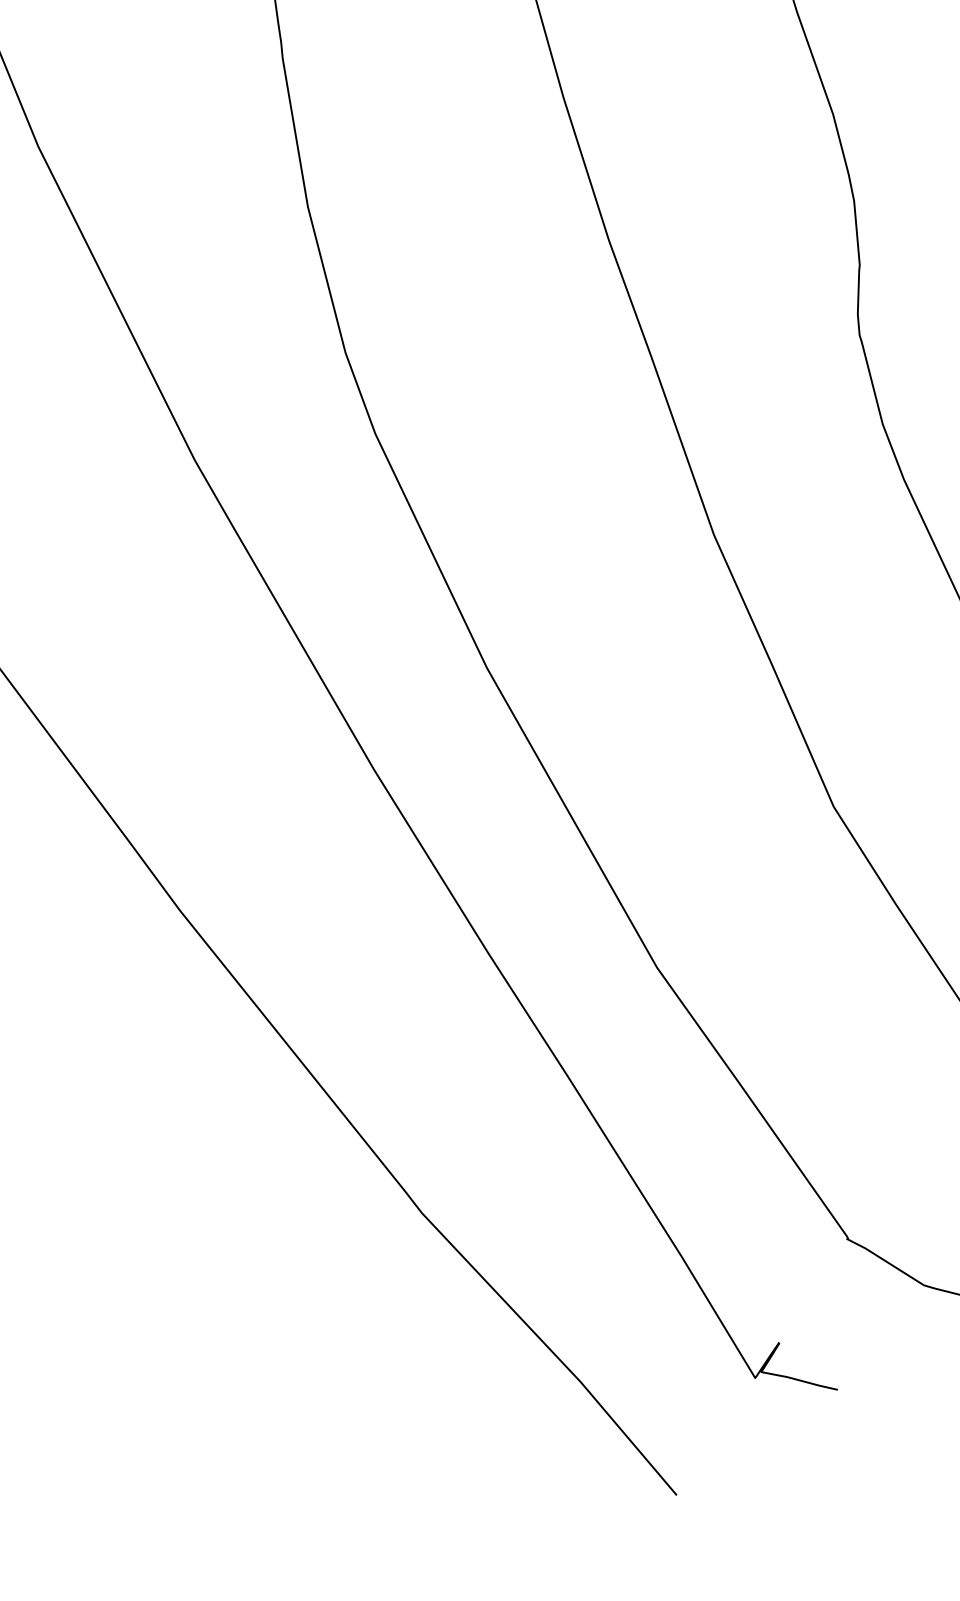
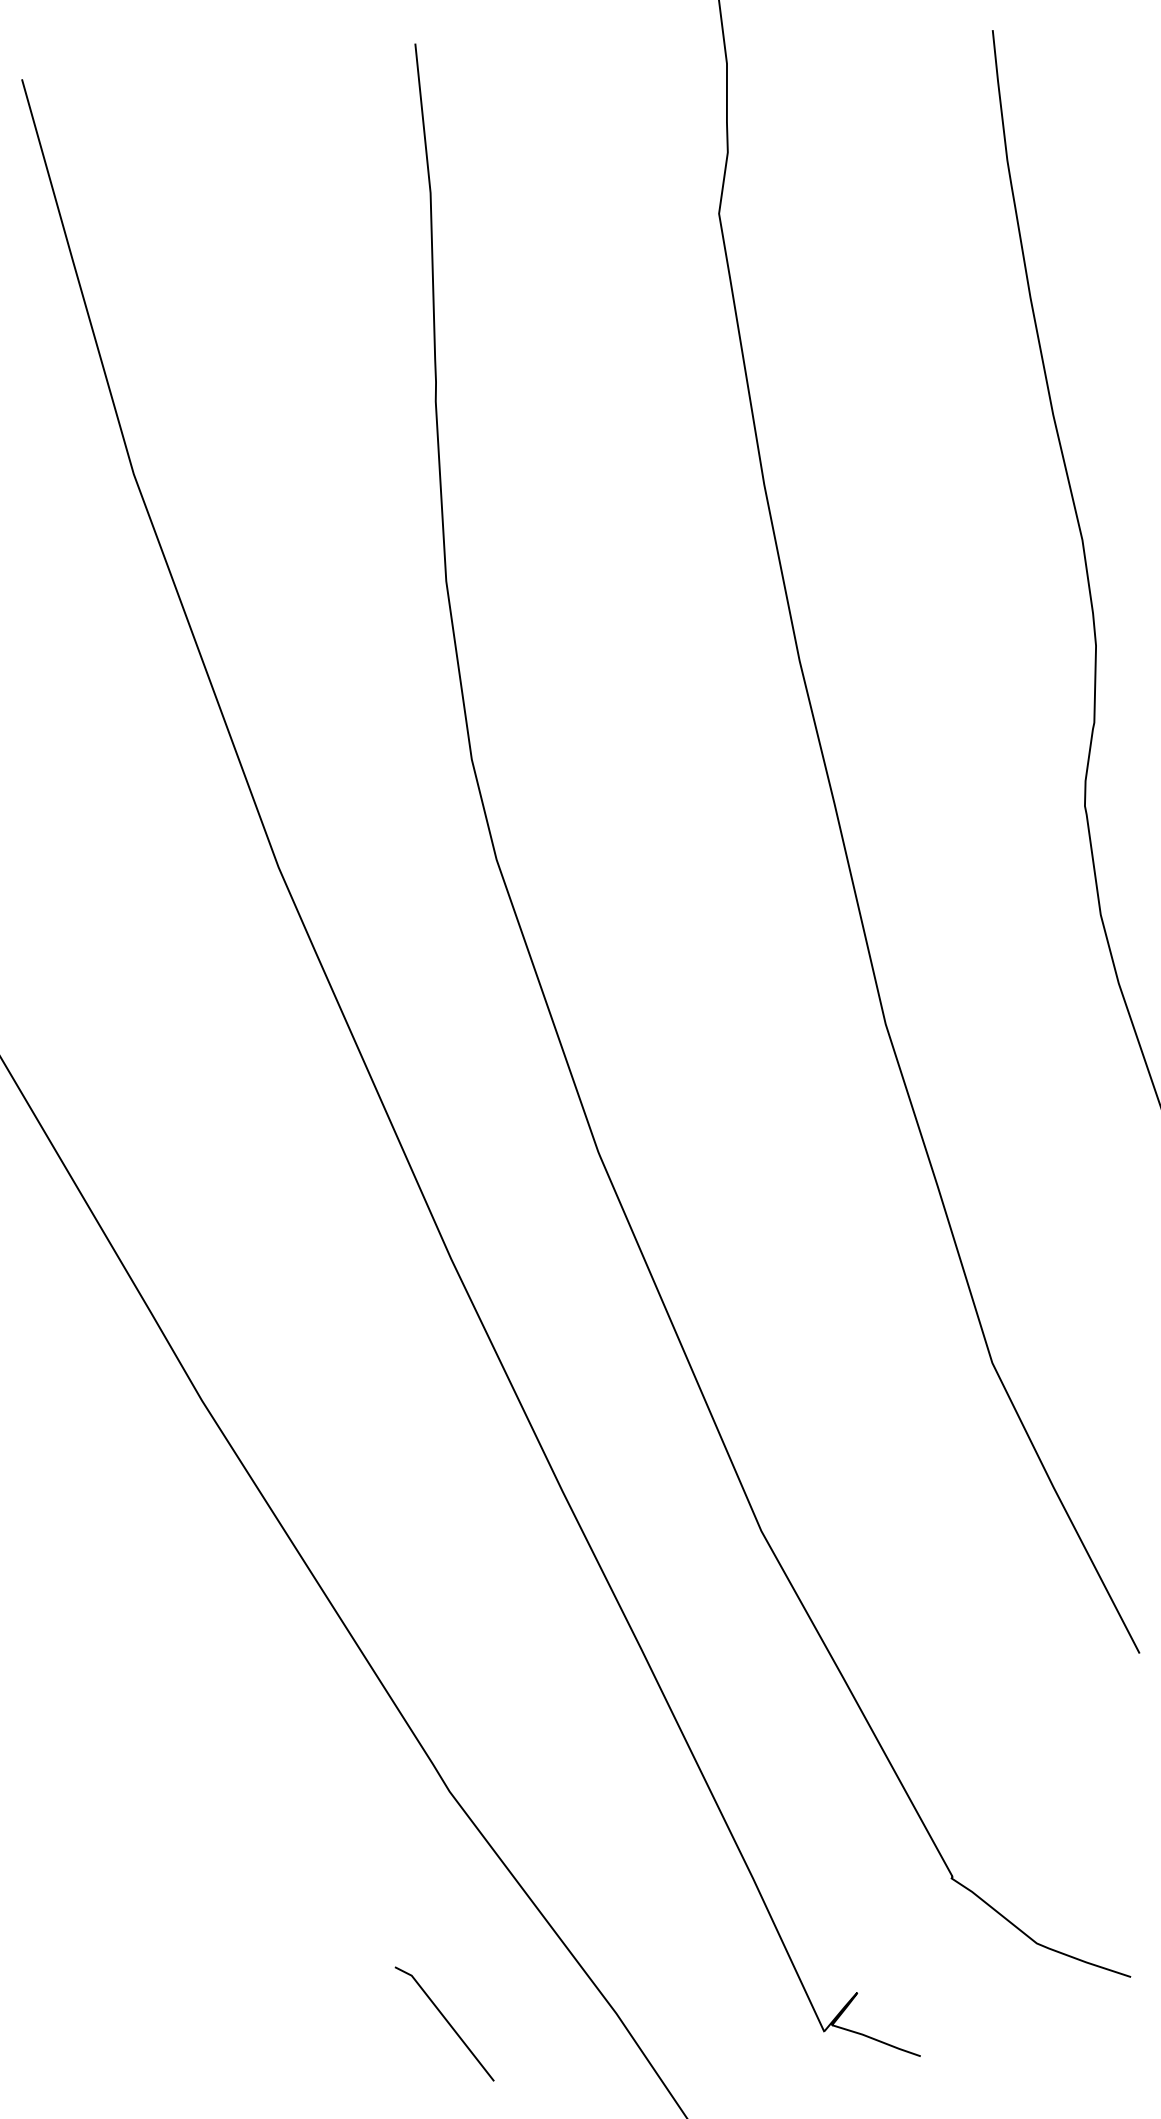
line: (440, 1404) -> (446, 2021), added

